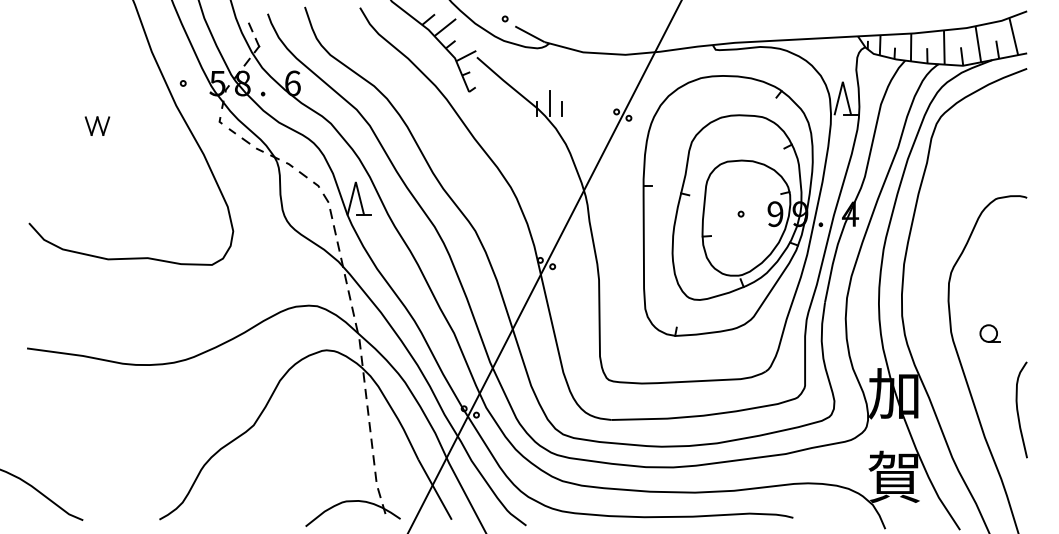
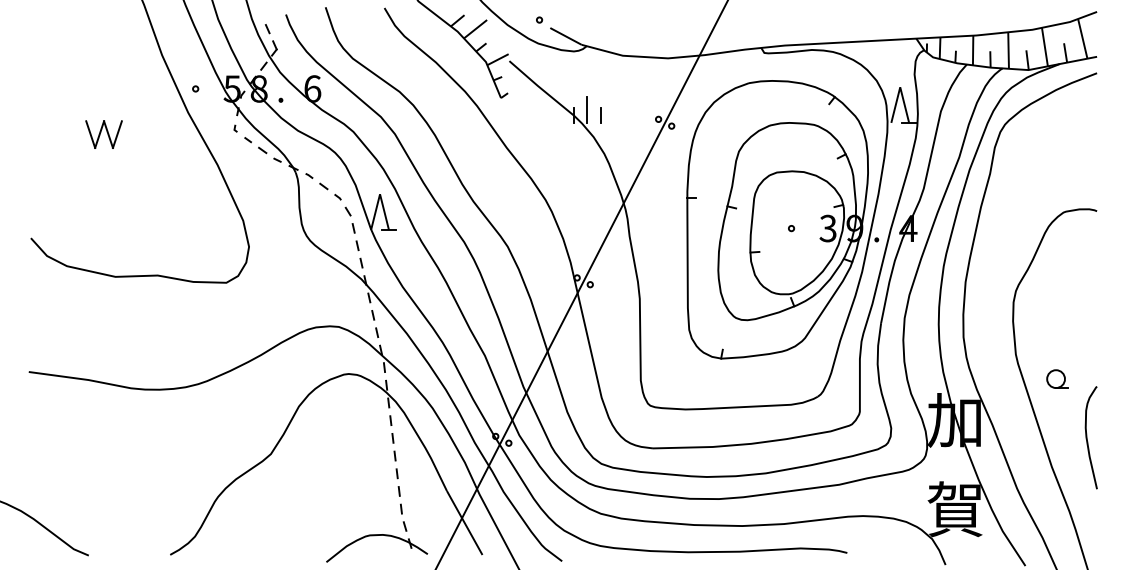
part: (96, 126) -> (103, 134), size x1.43
text: (774, 214) -> (827, 228), 9 -> 3
part: (990, 333) -> (1057, 378), moved

